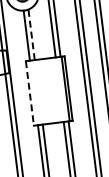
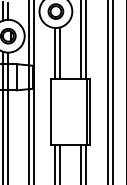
line: (32, 35) -> (60, 53), dashed -> solid
line: (30, 93) -> (51, 111), dashed -> solid

